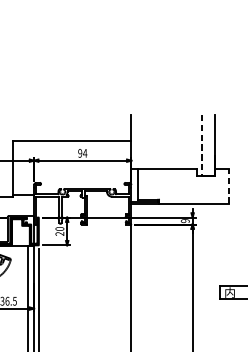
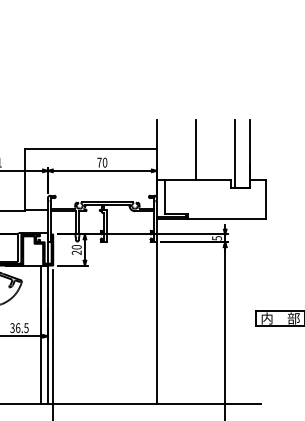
line: (166, 141) -> (195, 149), added
line: (201, 146) -> (235, 154), dashed -> solid
text: (82, 153) -> (102, 162), 94 -> 70
line: (228, 186) -> (265, 199), dashed -> solid
text: (184, 221) -> (216, 238), 9 -> 5

